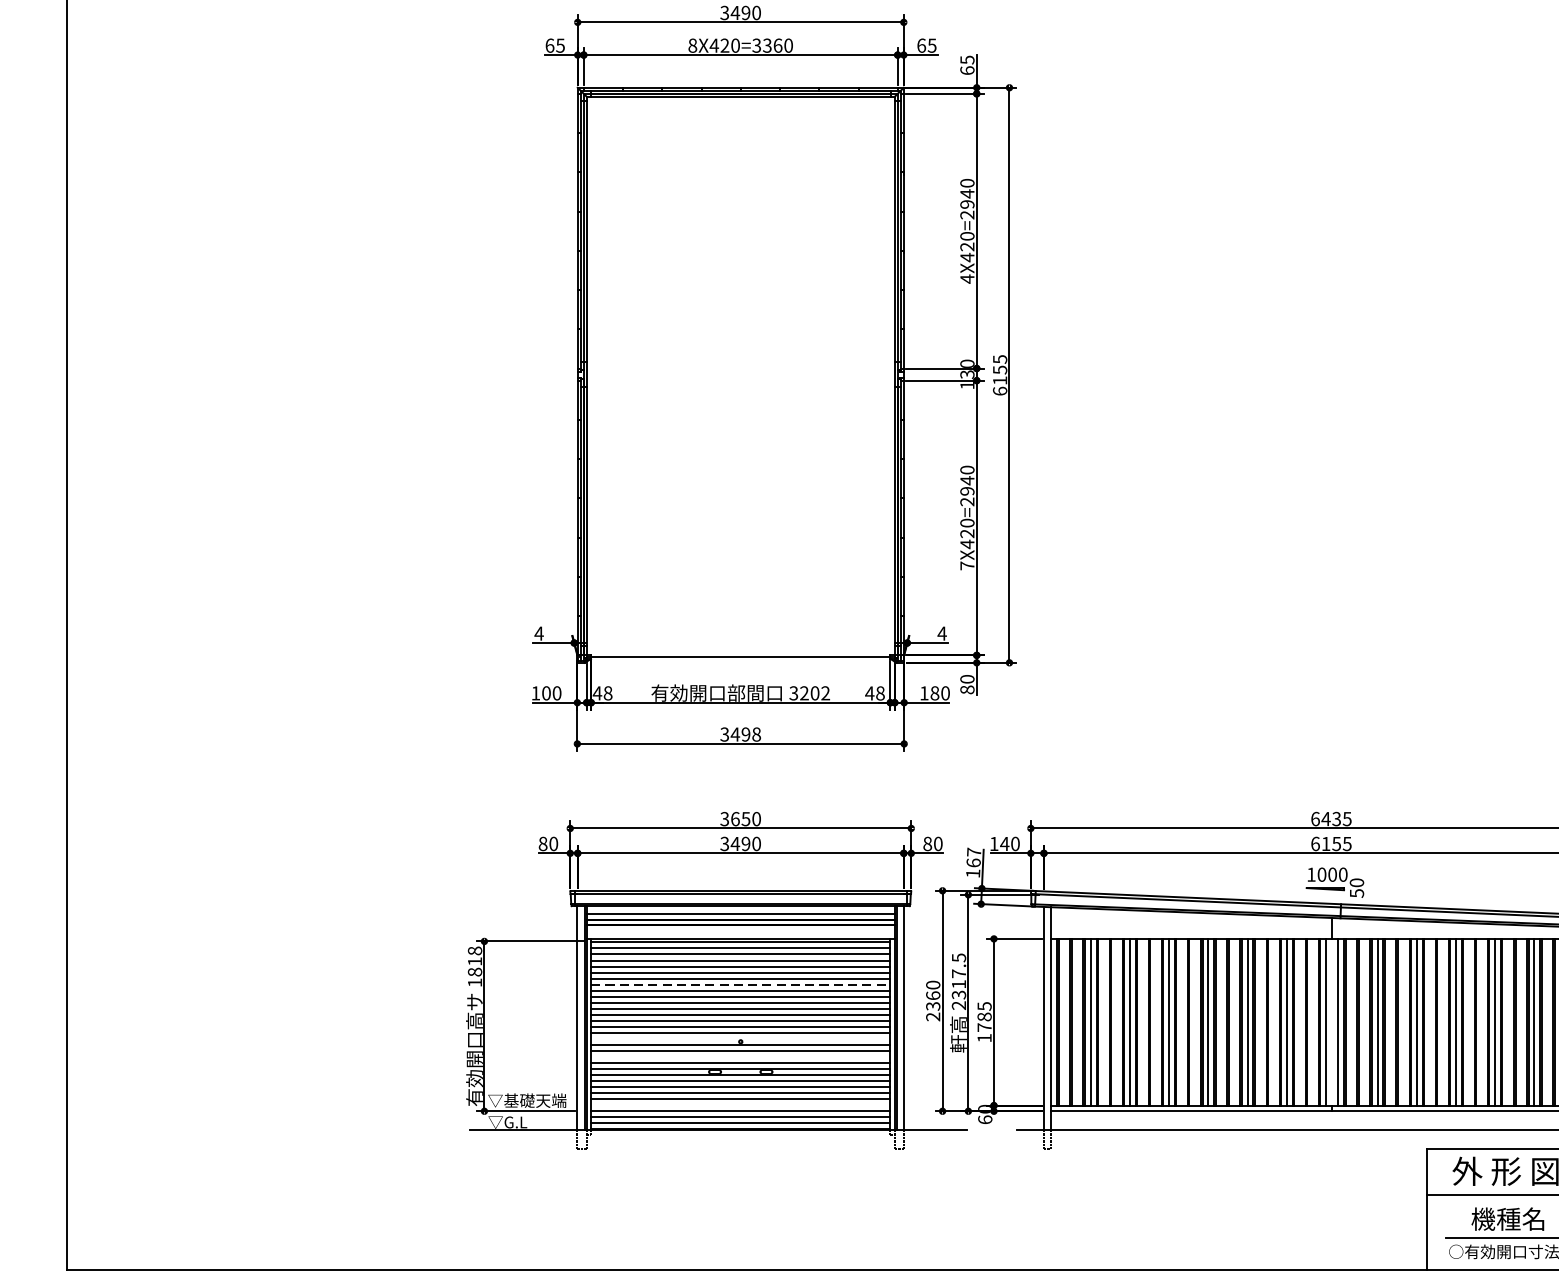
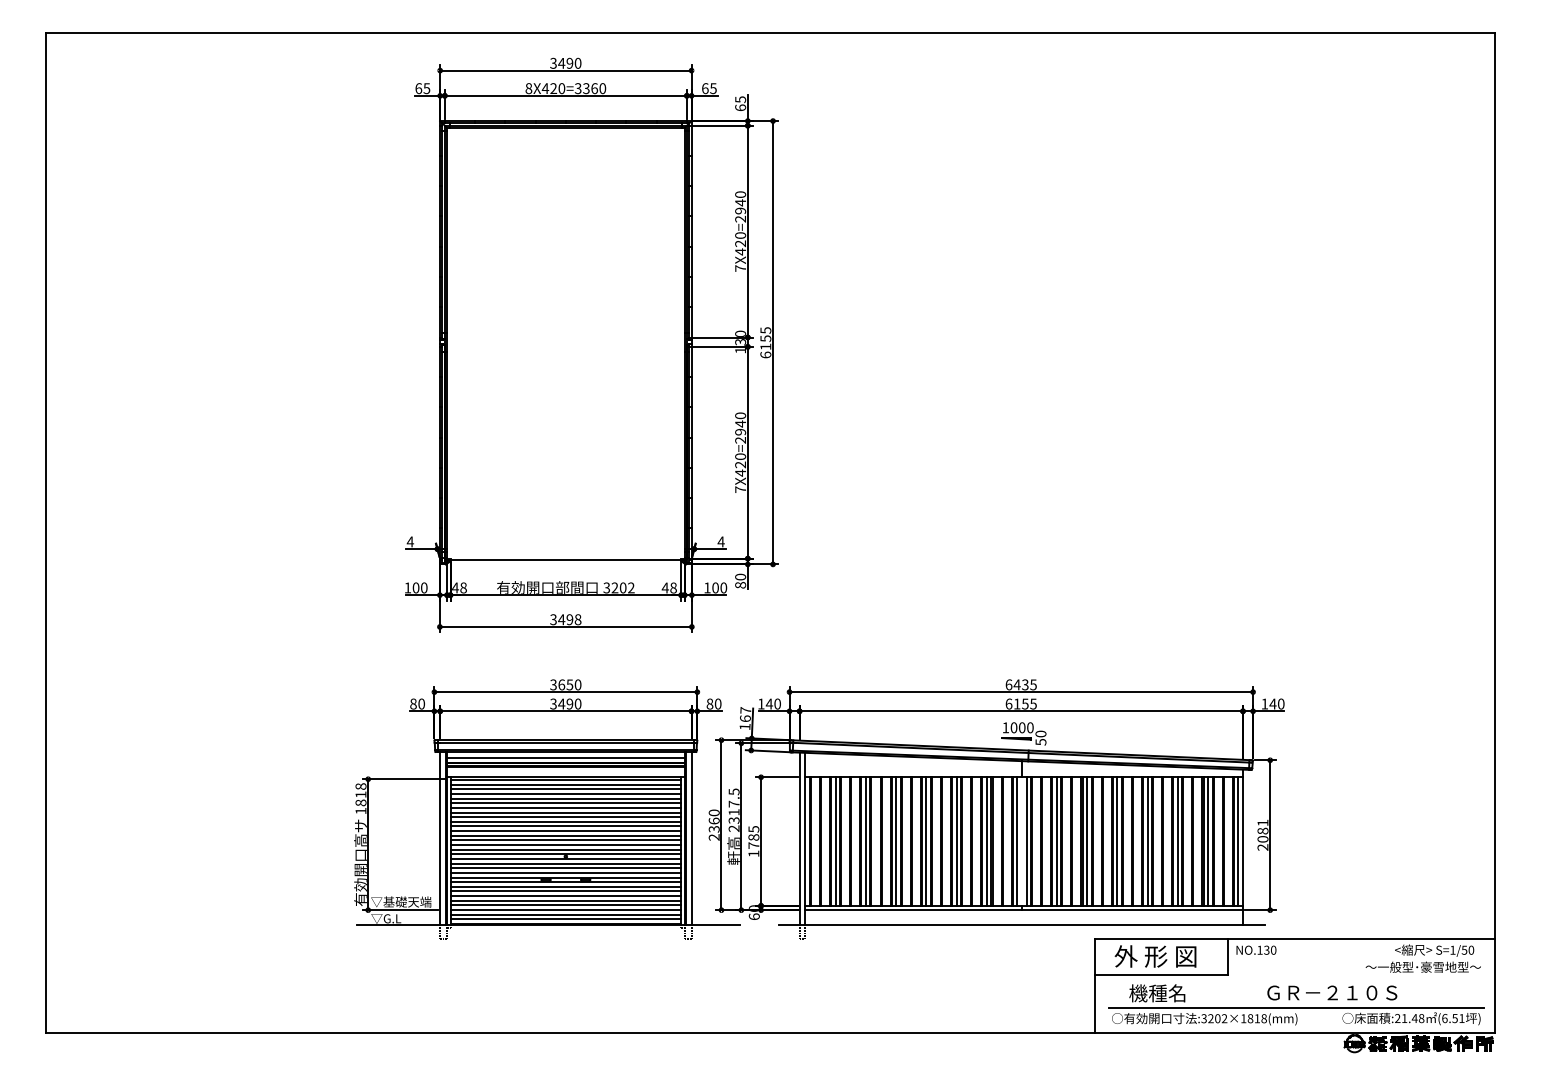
text: (967, 279) -> (740, 268), 4X420=2940 -> 7X420=2940
text: (934, 694) -> (715, 588), 180 -> 100
line: (741, 984) -> (566, 812), dashed -> solid
line: (740, 1039) -> (565, 854), added
line: (740, 1057) -> (565, 868), added
line: (740, 1105) -> (565, 905), added

